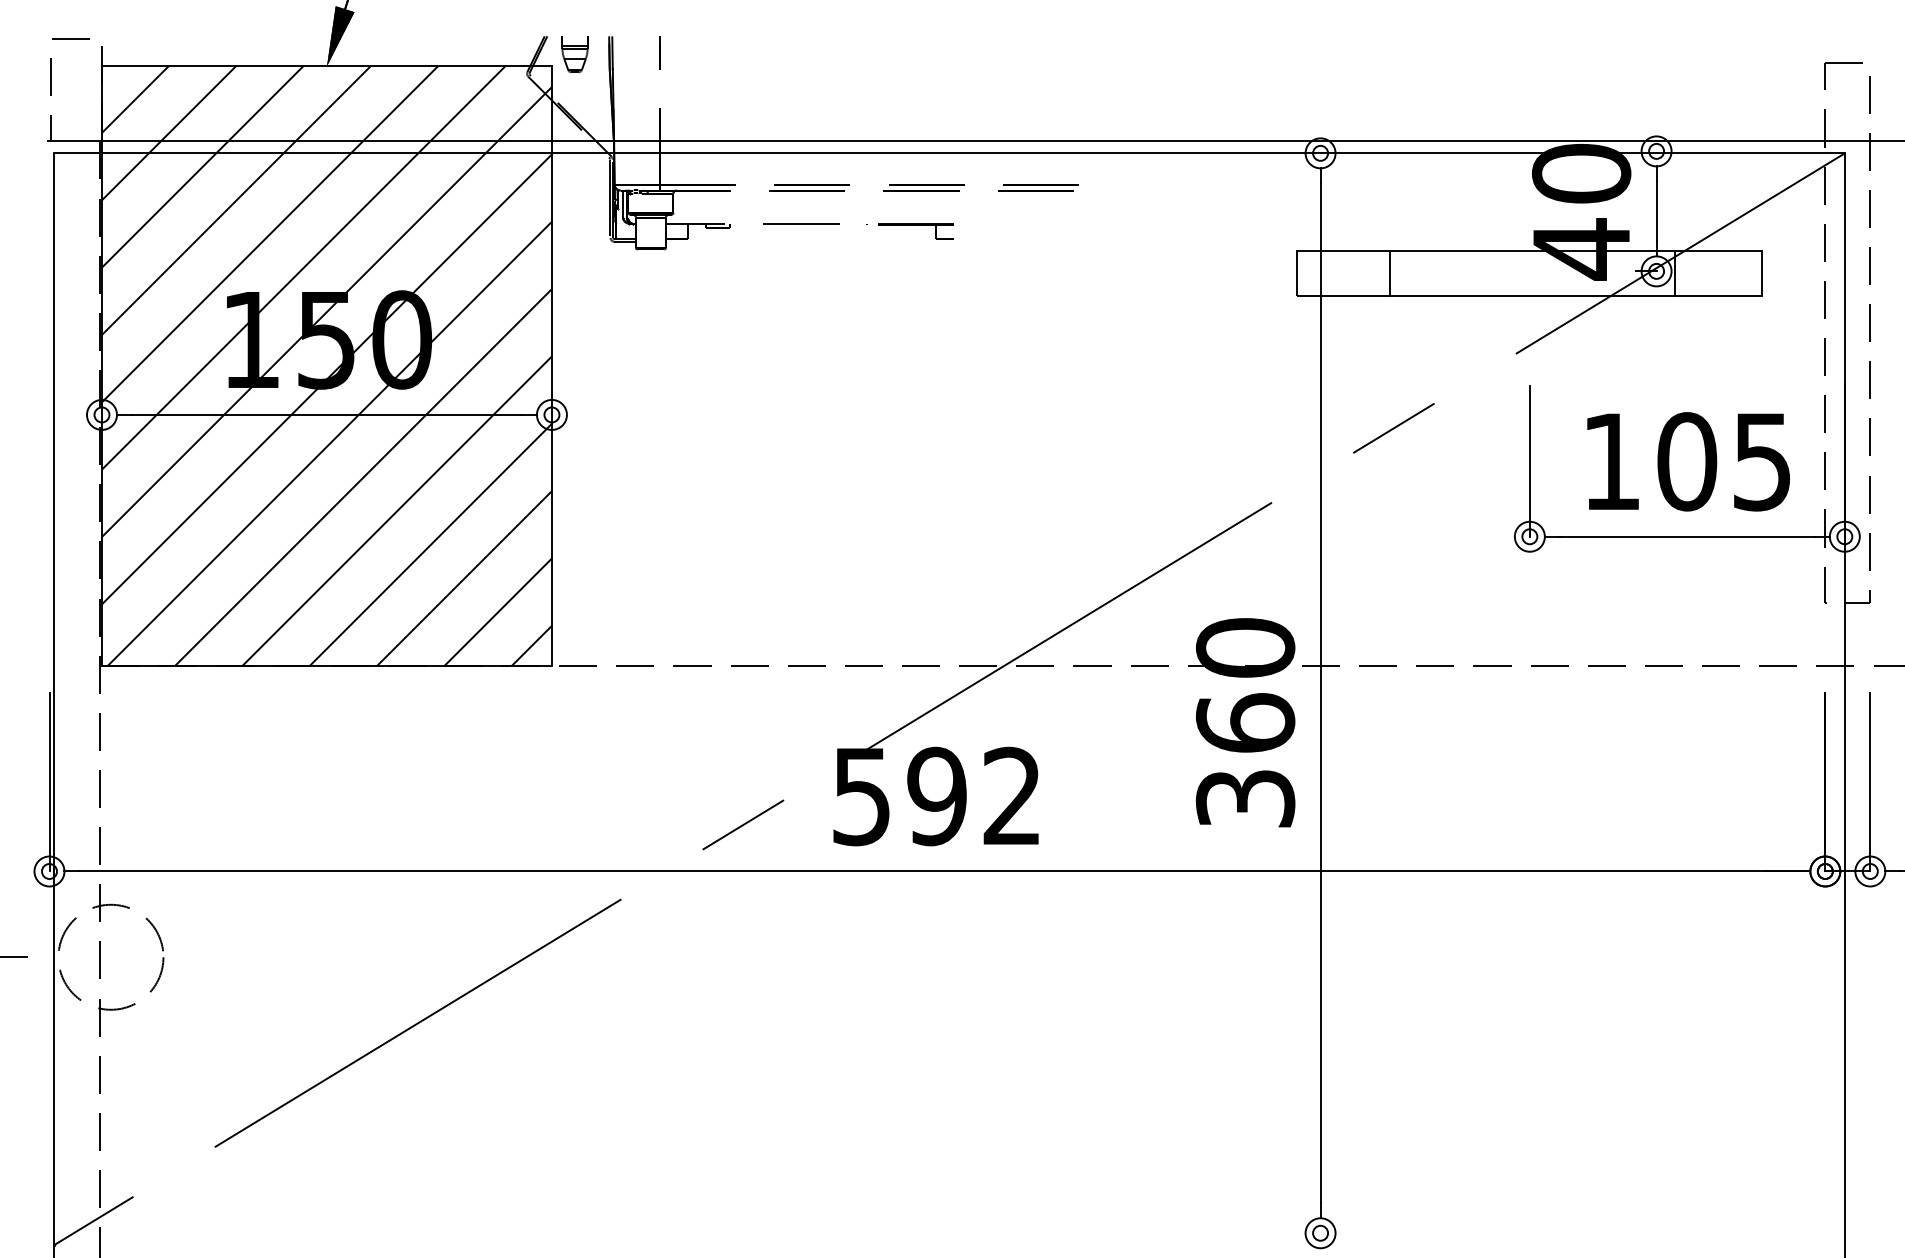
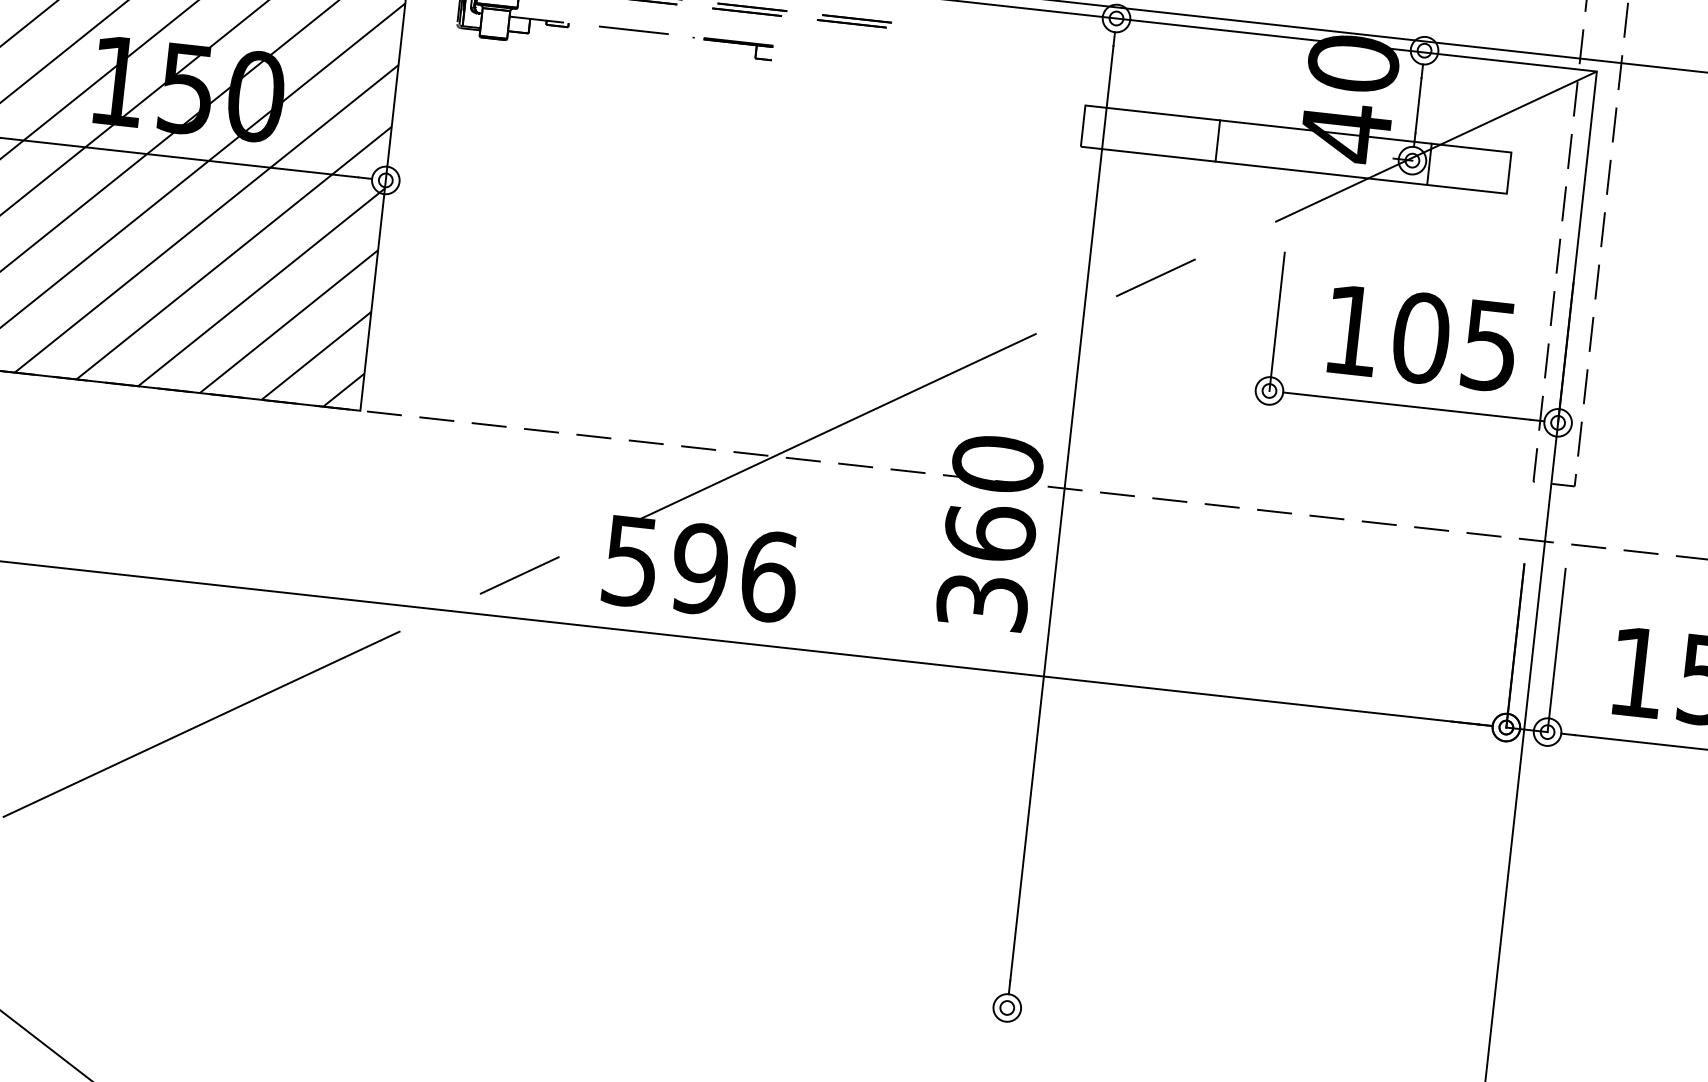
line: (1390, 272) -> (1218, 140), moved
text: (1012, 796) -> (769, 576), 592 -> 596

